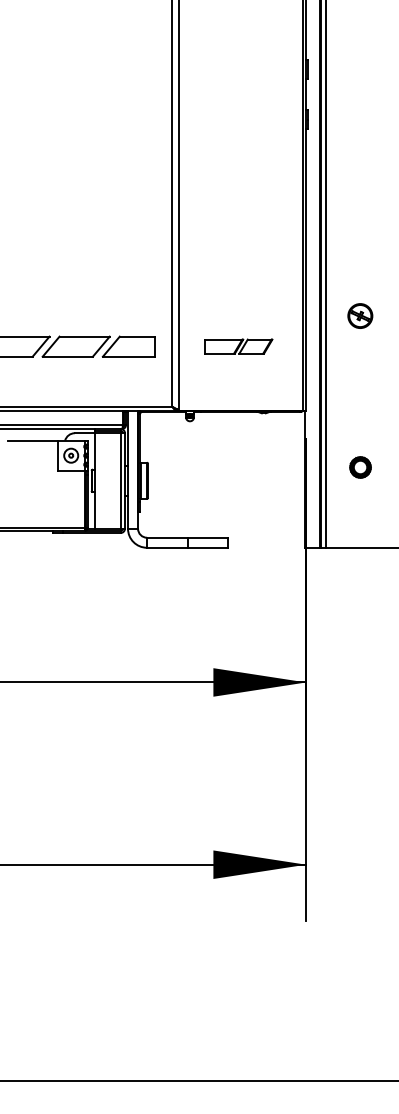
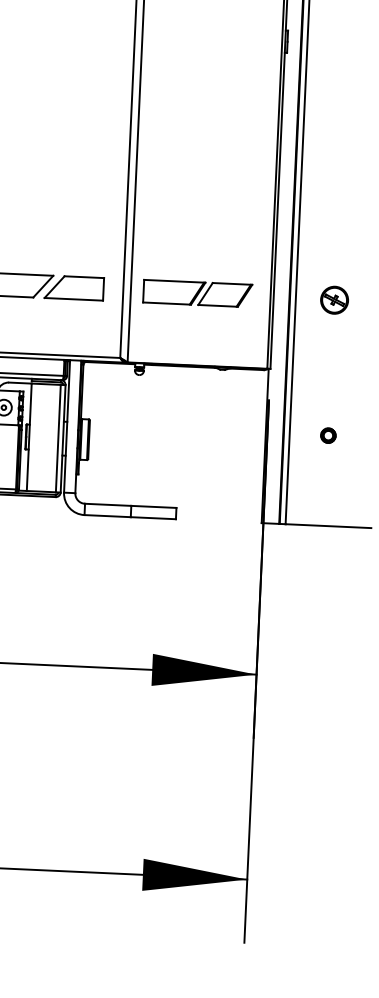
part: (360, 315) -> (334, 299), moved
part: (238, 346) -> (197, 293), size x1.43
part: (359, 467) -> (327, 435), size x0.62

